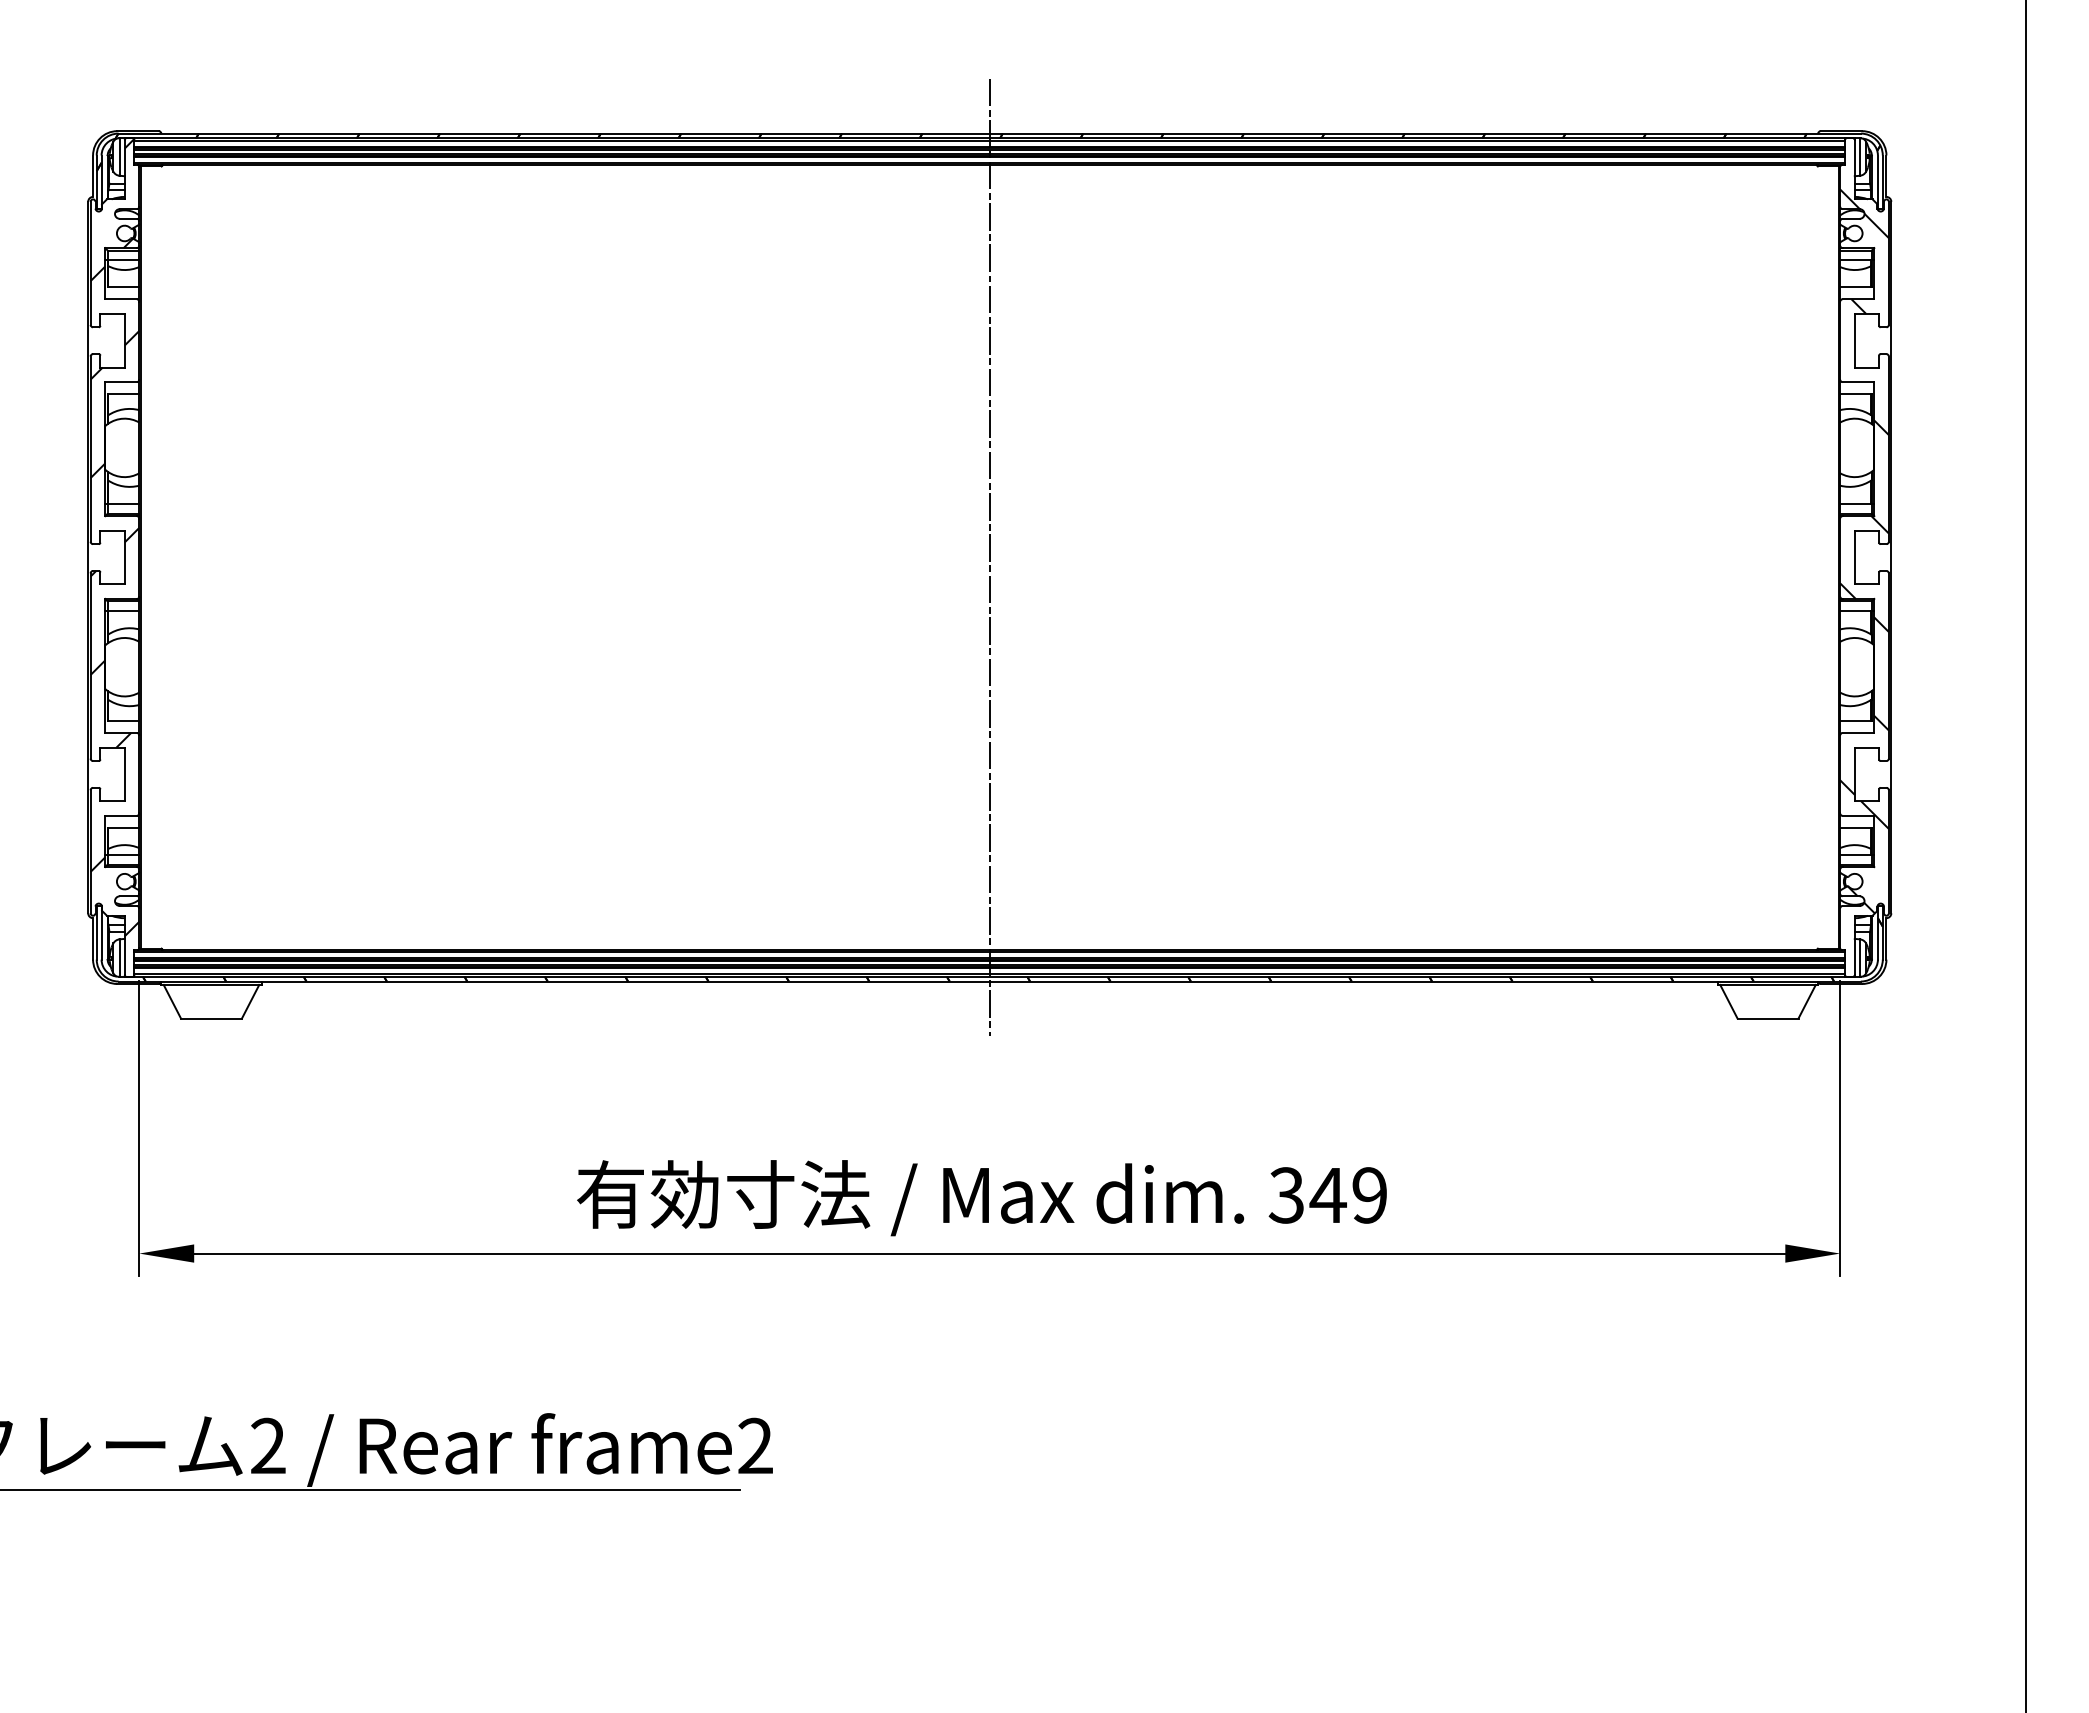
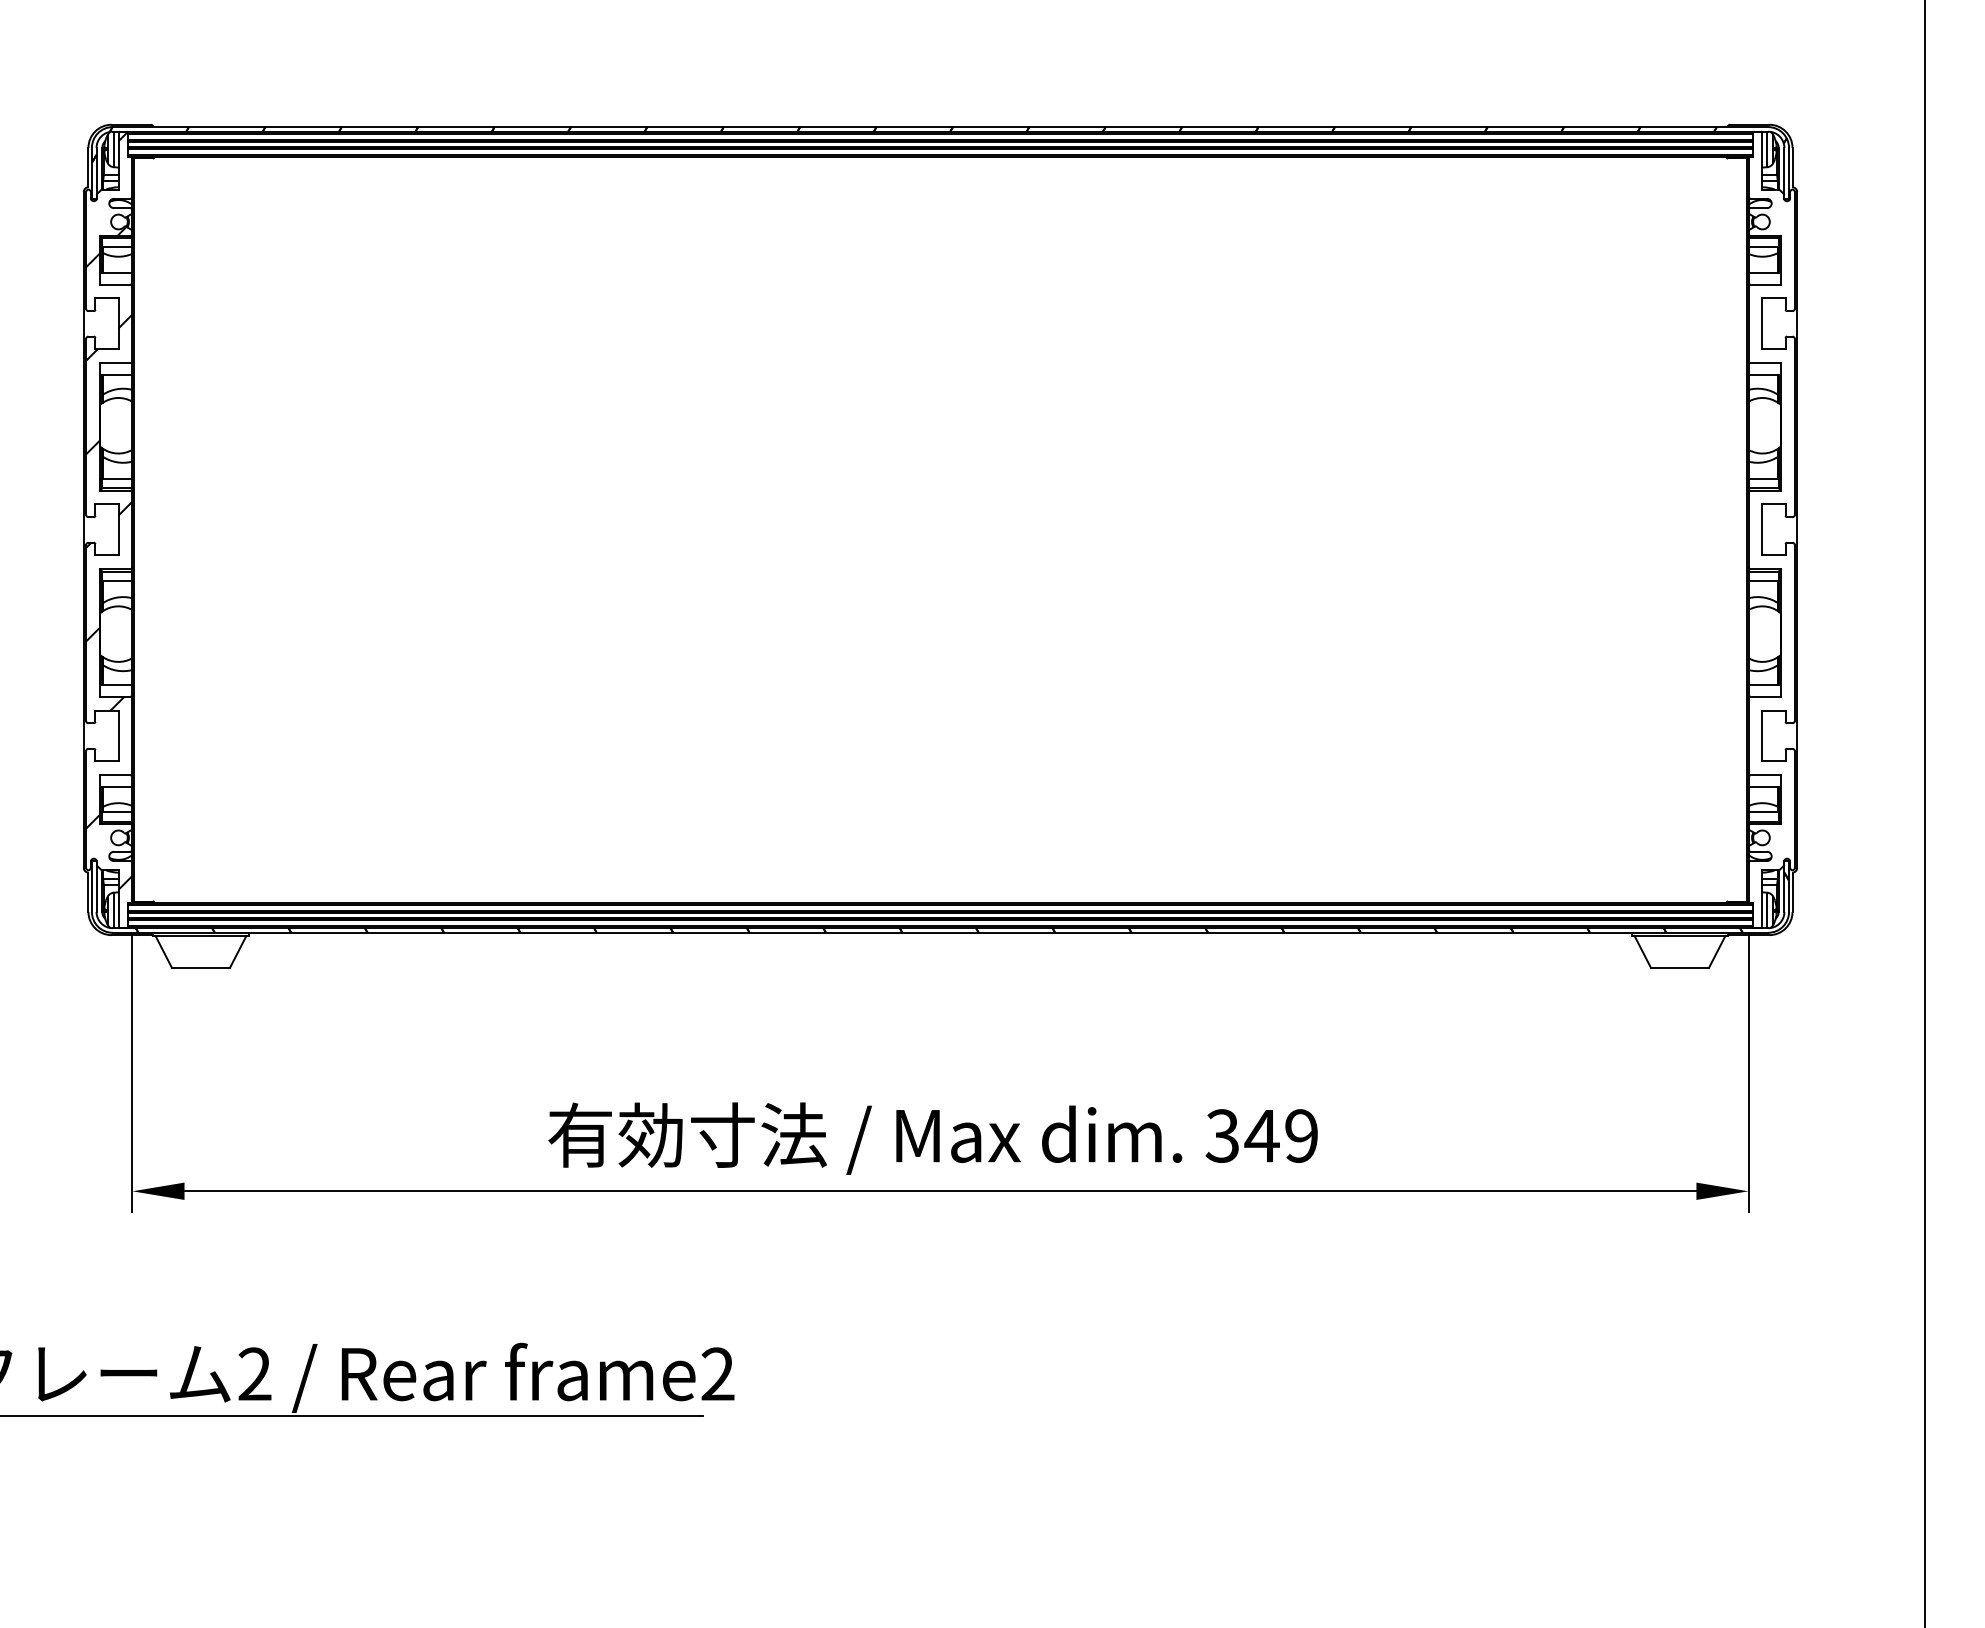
hatch: (1864, 551) -> (1771, 524), removed
line: (989, 557) -> (940, 529), removed

